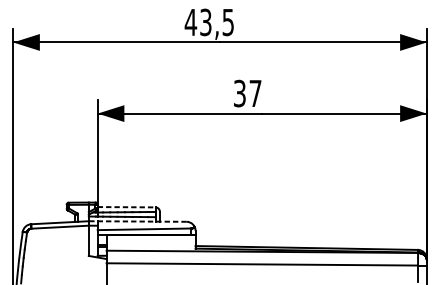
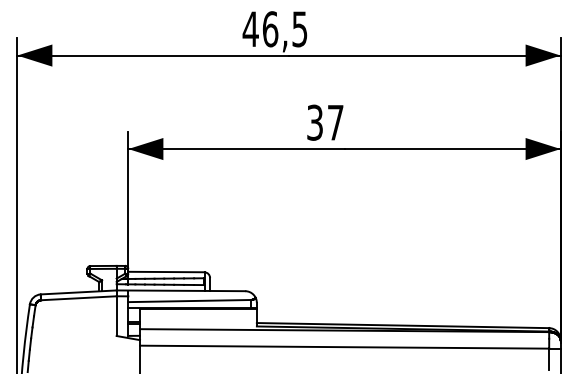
text: (205, 22) -> (270, 29), 43,5 -> 46,5
line: (126, 207) -> (166, 272), dashed -> solid
line: (137, 221) -> (180, 290), dashed -> solid

